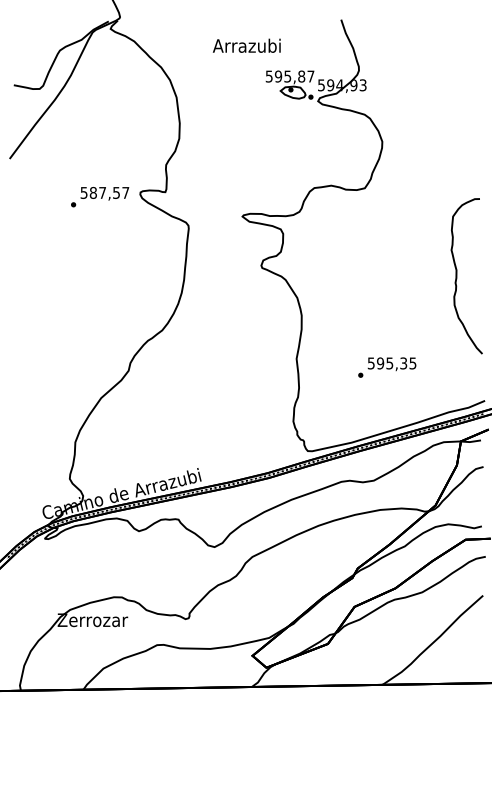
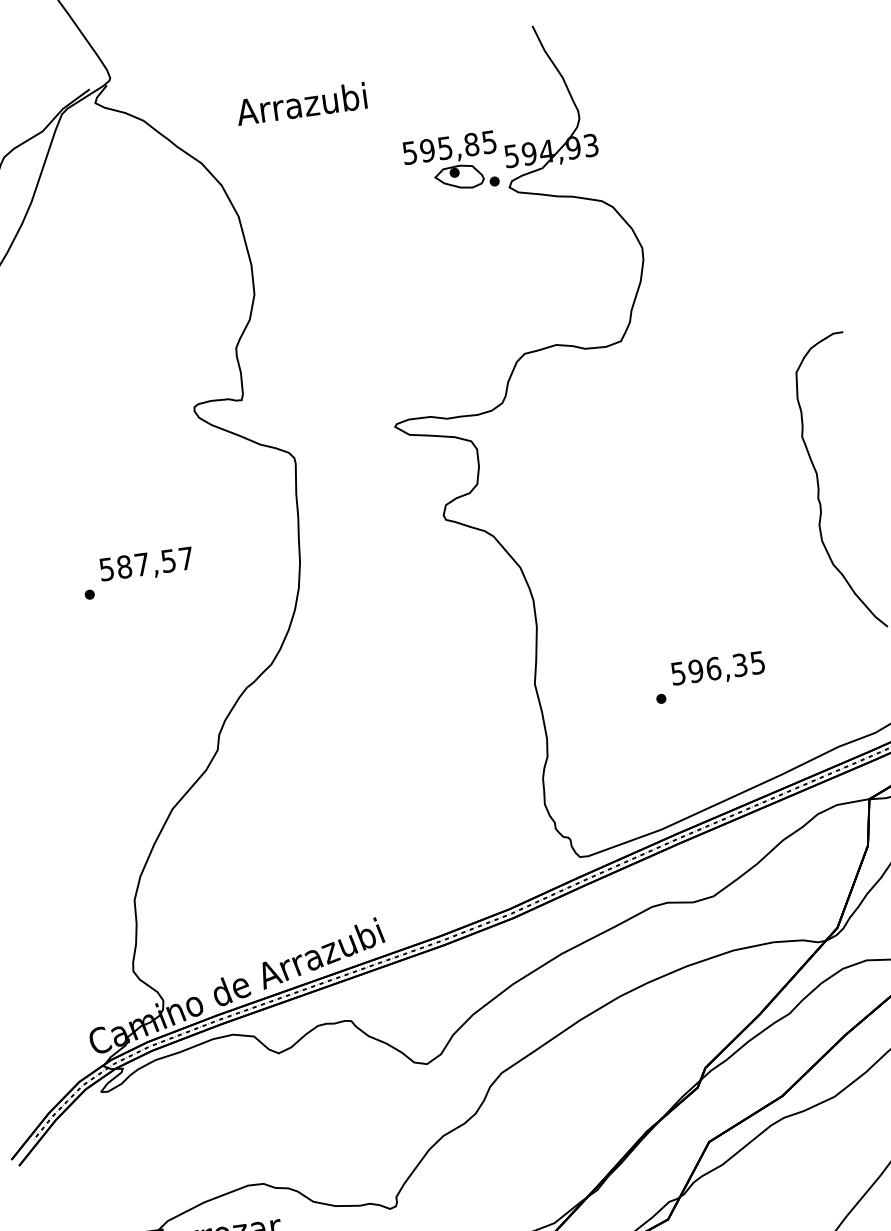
text: (246, 45) -> (300, 103), moved
text: (310, 76) -> (488, 142), 595,87 -> 595,85
text: (100, 197) -> (139, 573), moved
text: (389, 363) -> (713, 668), 595,35 -> 596,35

